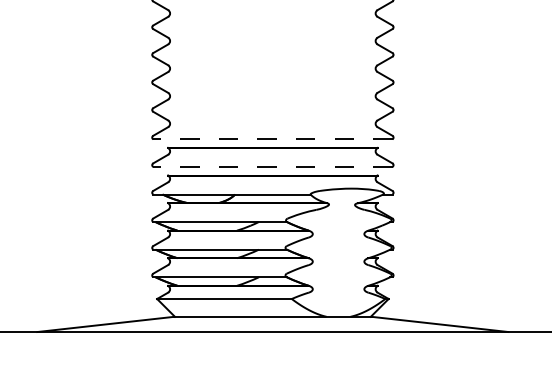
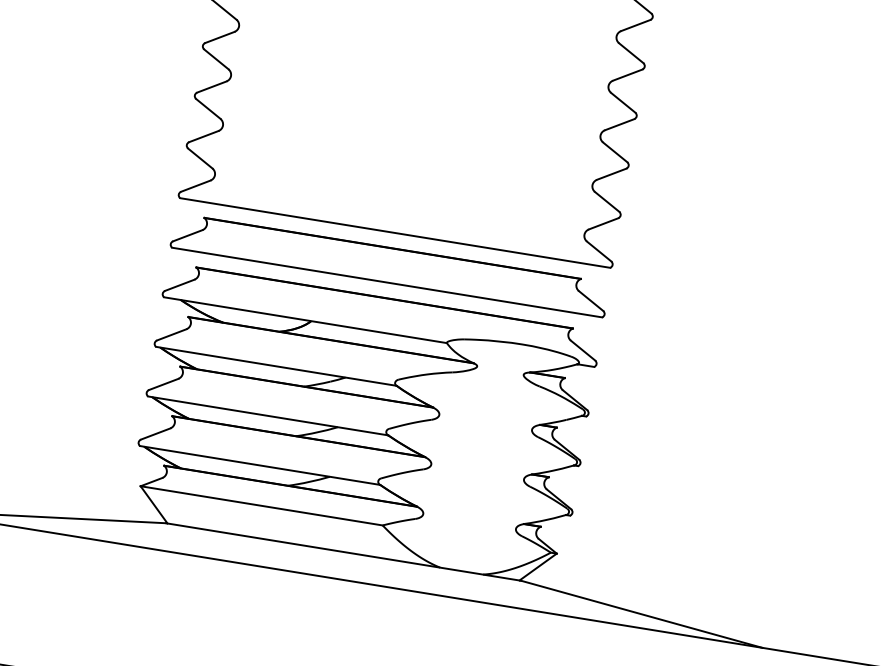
line: (272, 139) -> (394, 233), dashed -> solid
line: (272, 166) -> (386, 281), dashed -> solid

